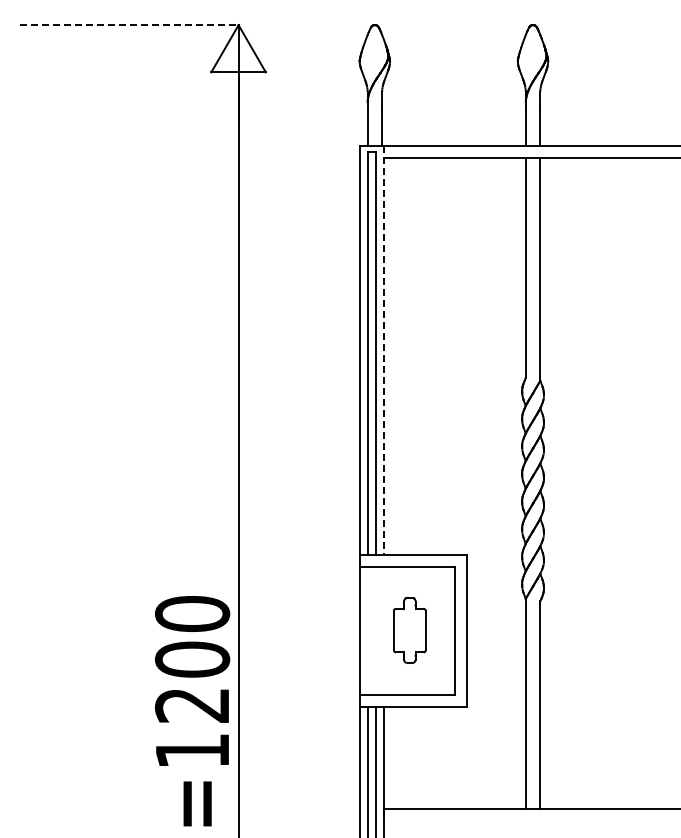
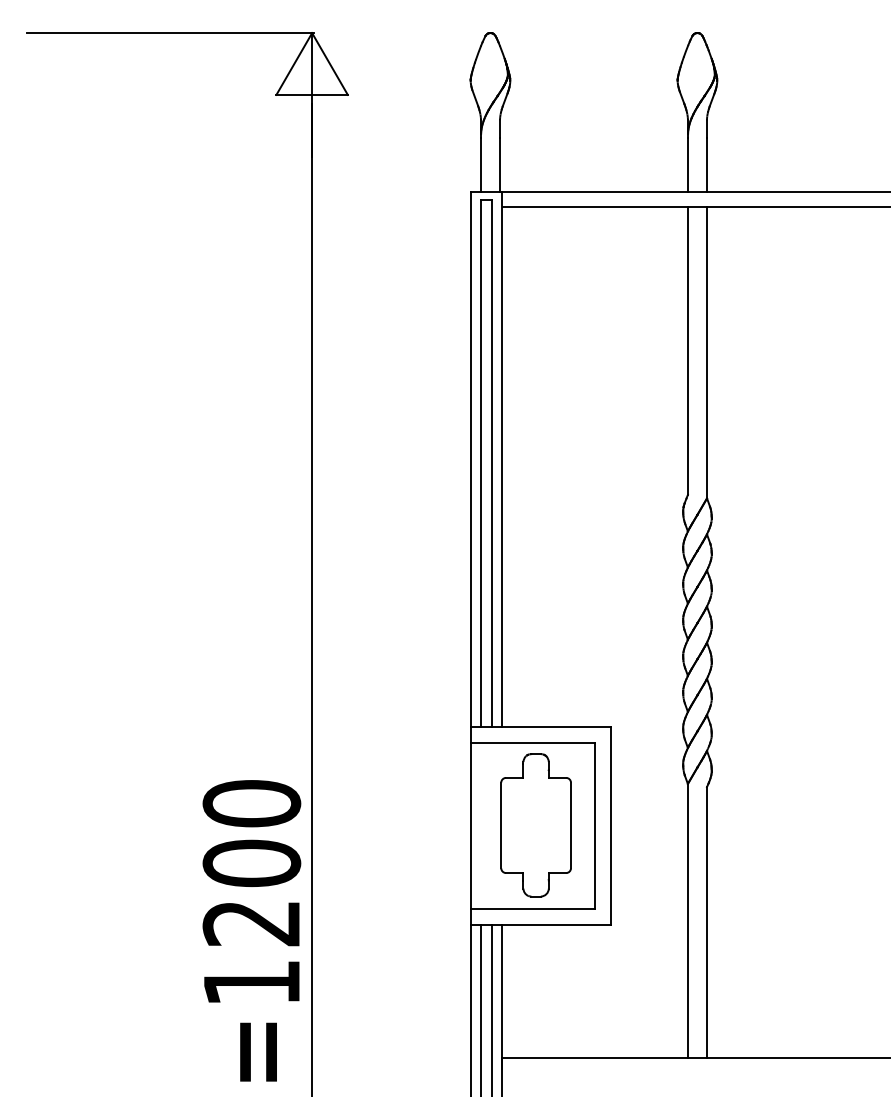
line: (130, 25) -> (170, 33), dashed -> solid
line: (383, 351) -> (501, 460), dashed -> solid
part: (409, 630) -> (535, 825), size x1.67

